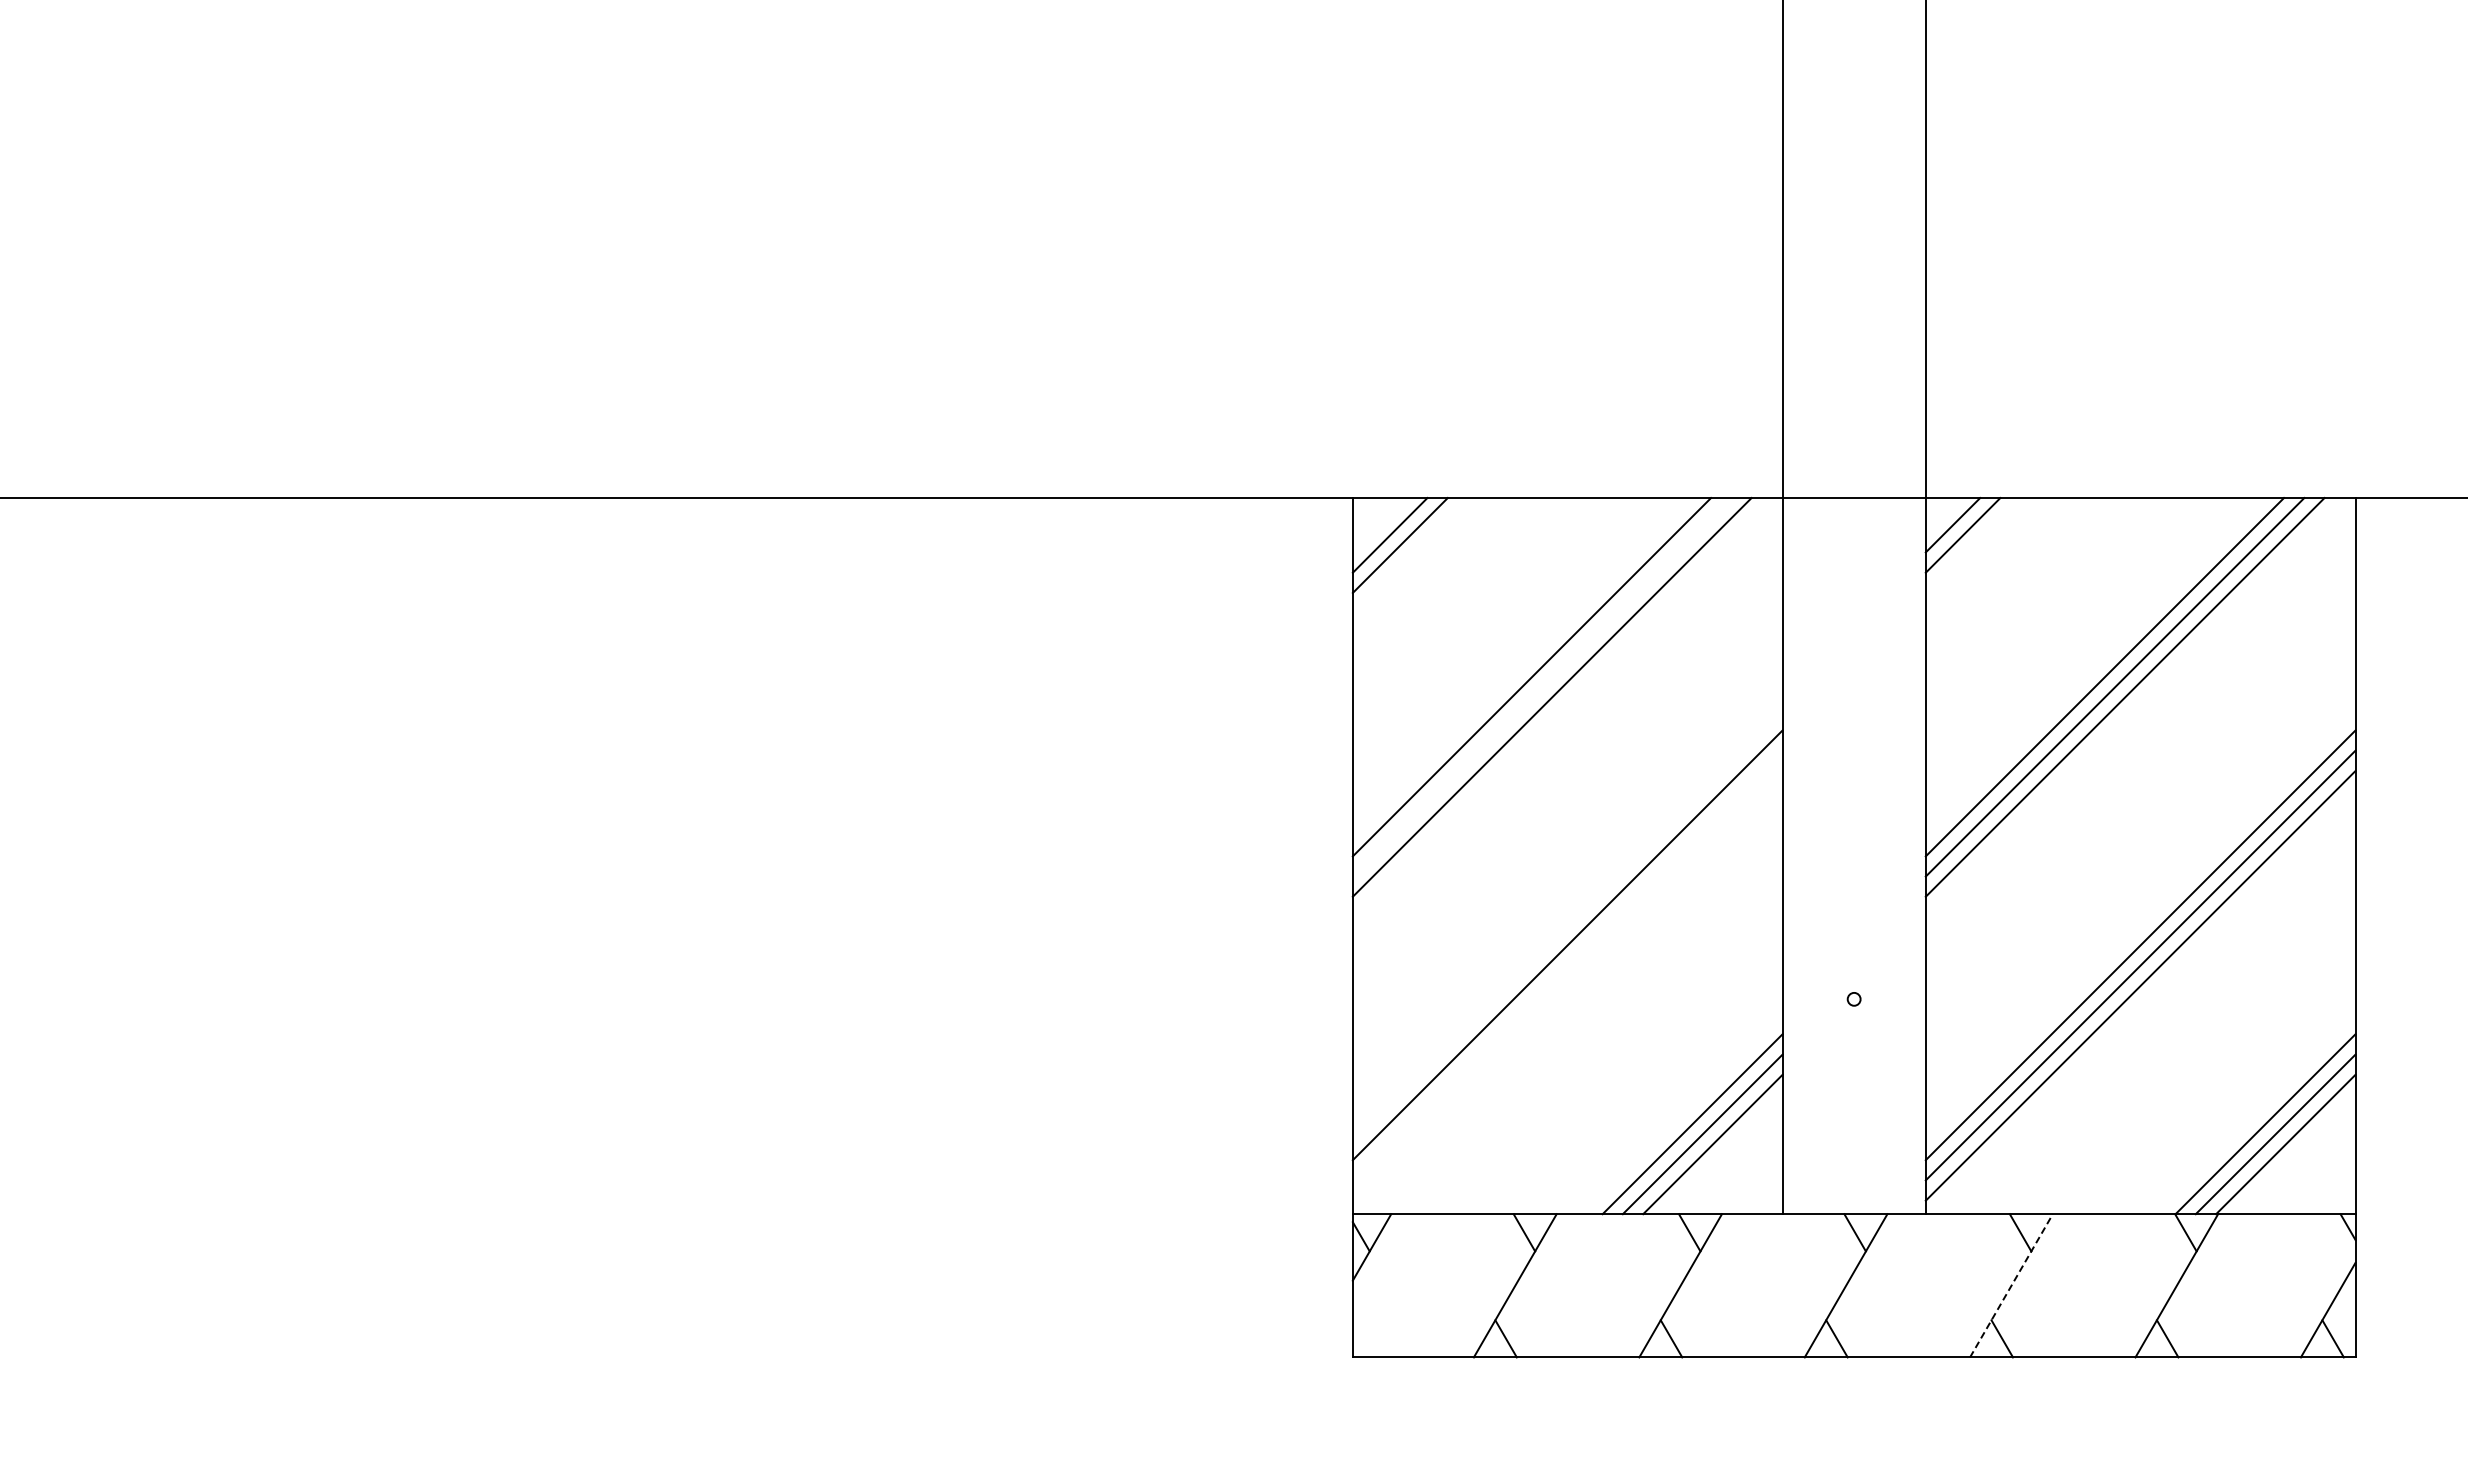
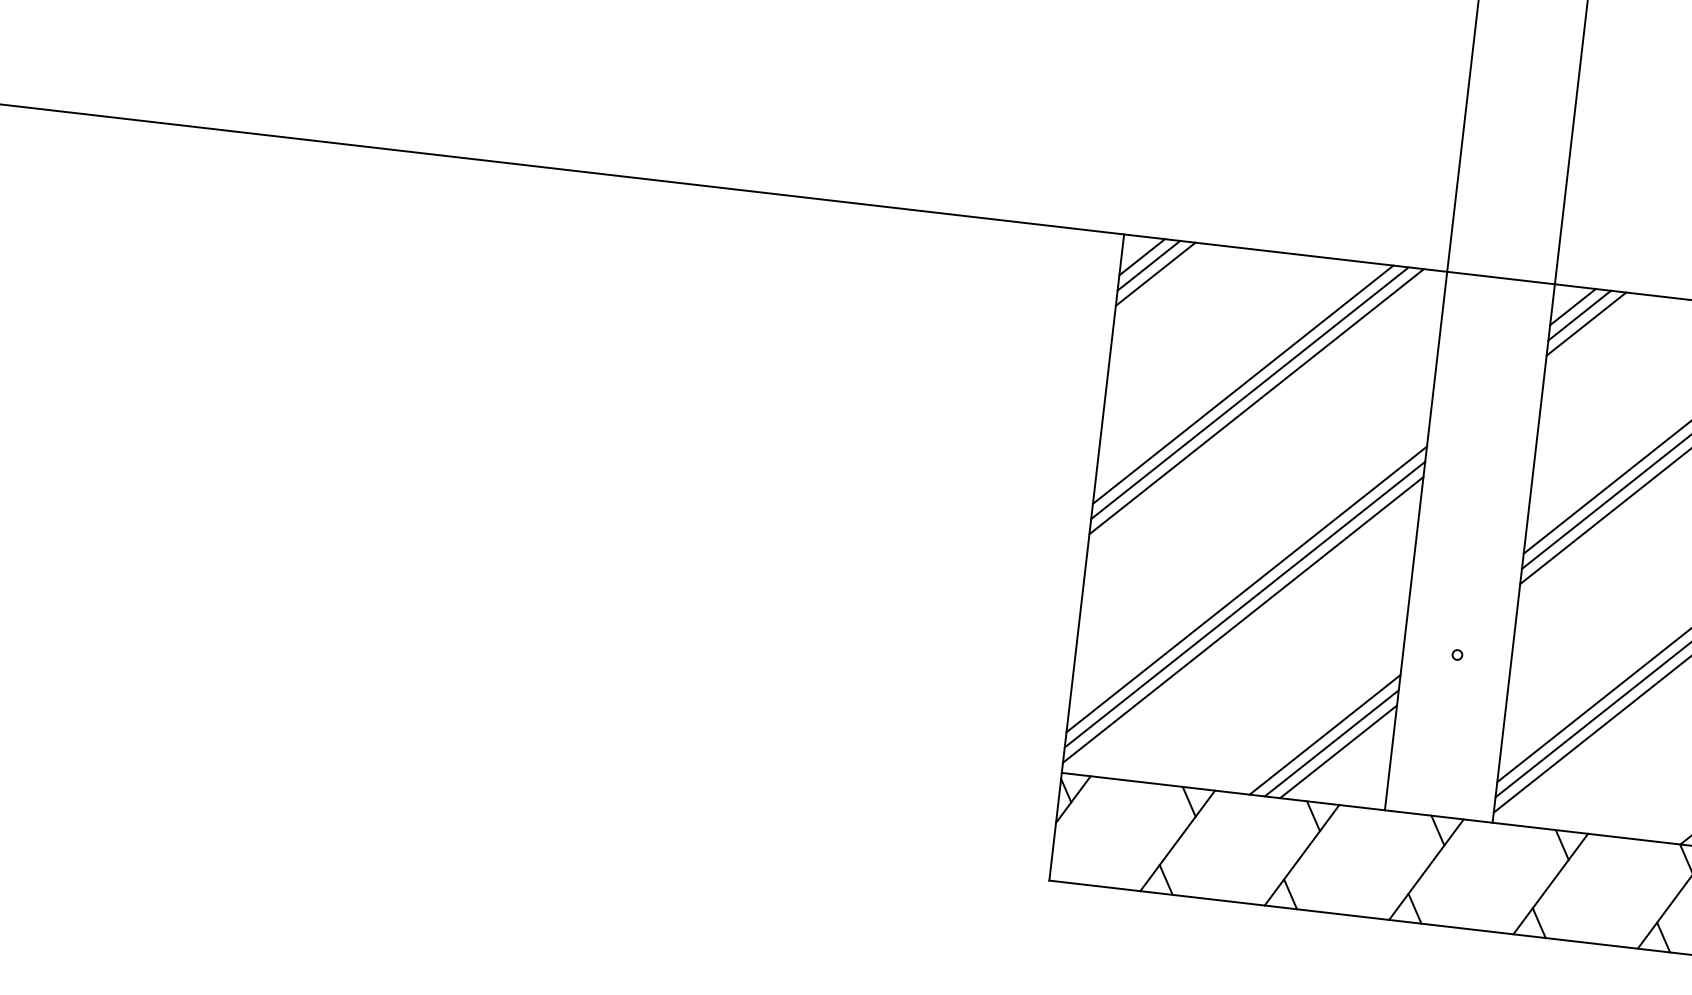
line: (1379, 525) -> (1141, 257), added
line: (1972, 545) -> (1585, 324), added
line: (1541, 687) -> (1249, 393), added
line: (1567, 965) -> (1244, 604), added
line: (1567, 985) -> (1243, 619), added
line: (2011, 1285) -> (1550, 883), dashed -> solid

